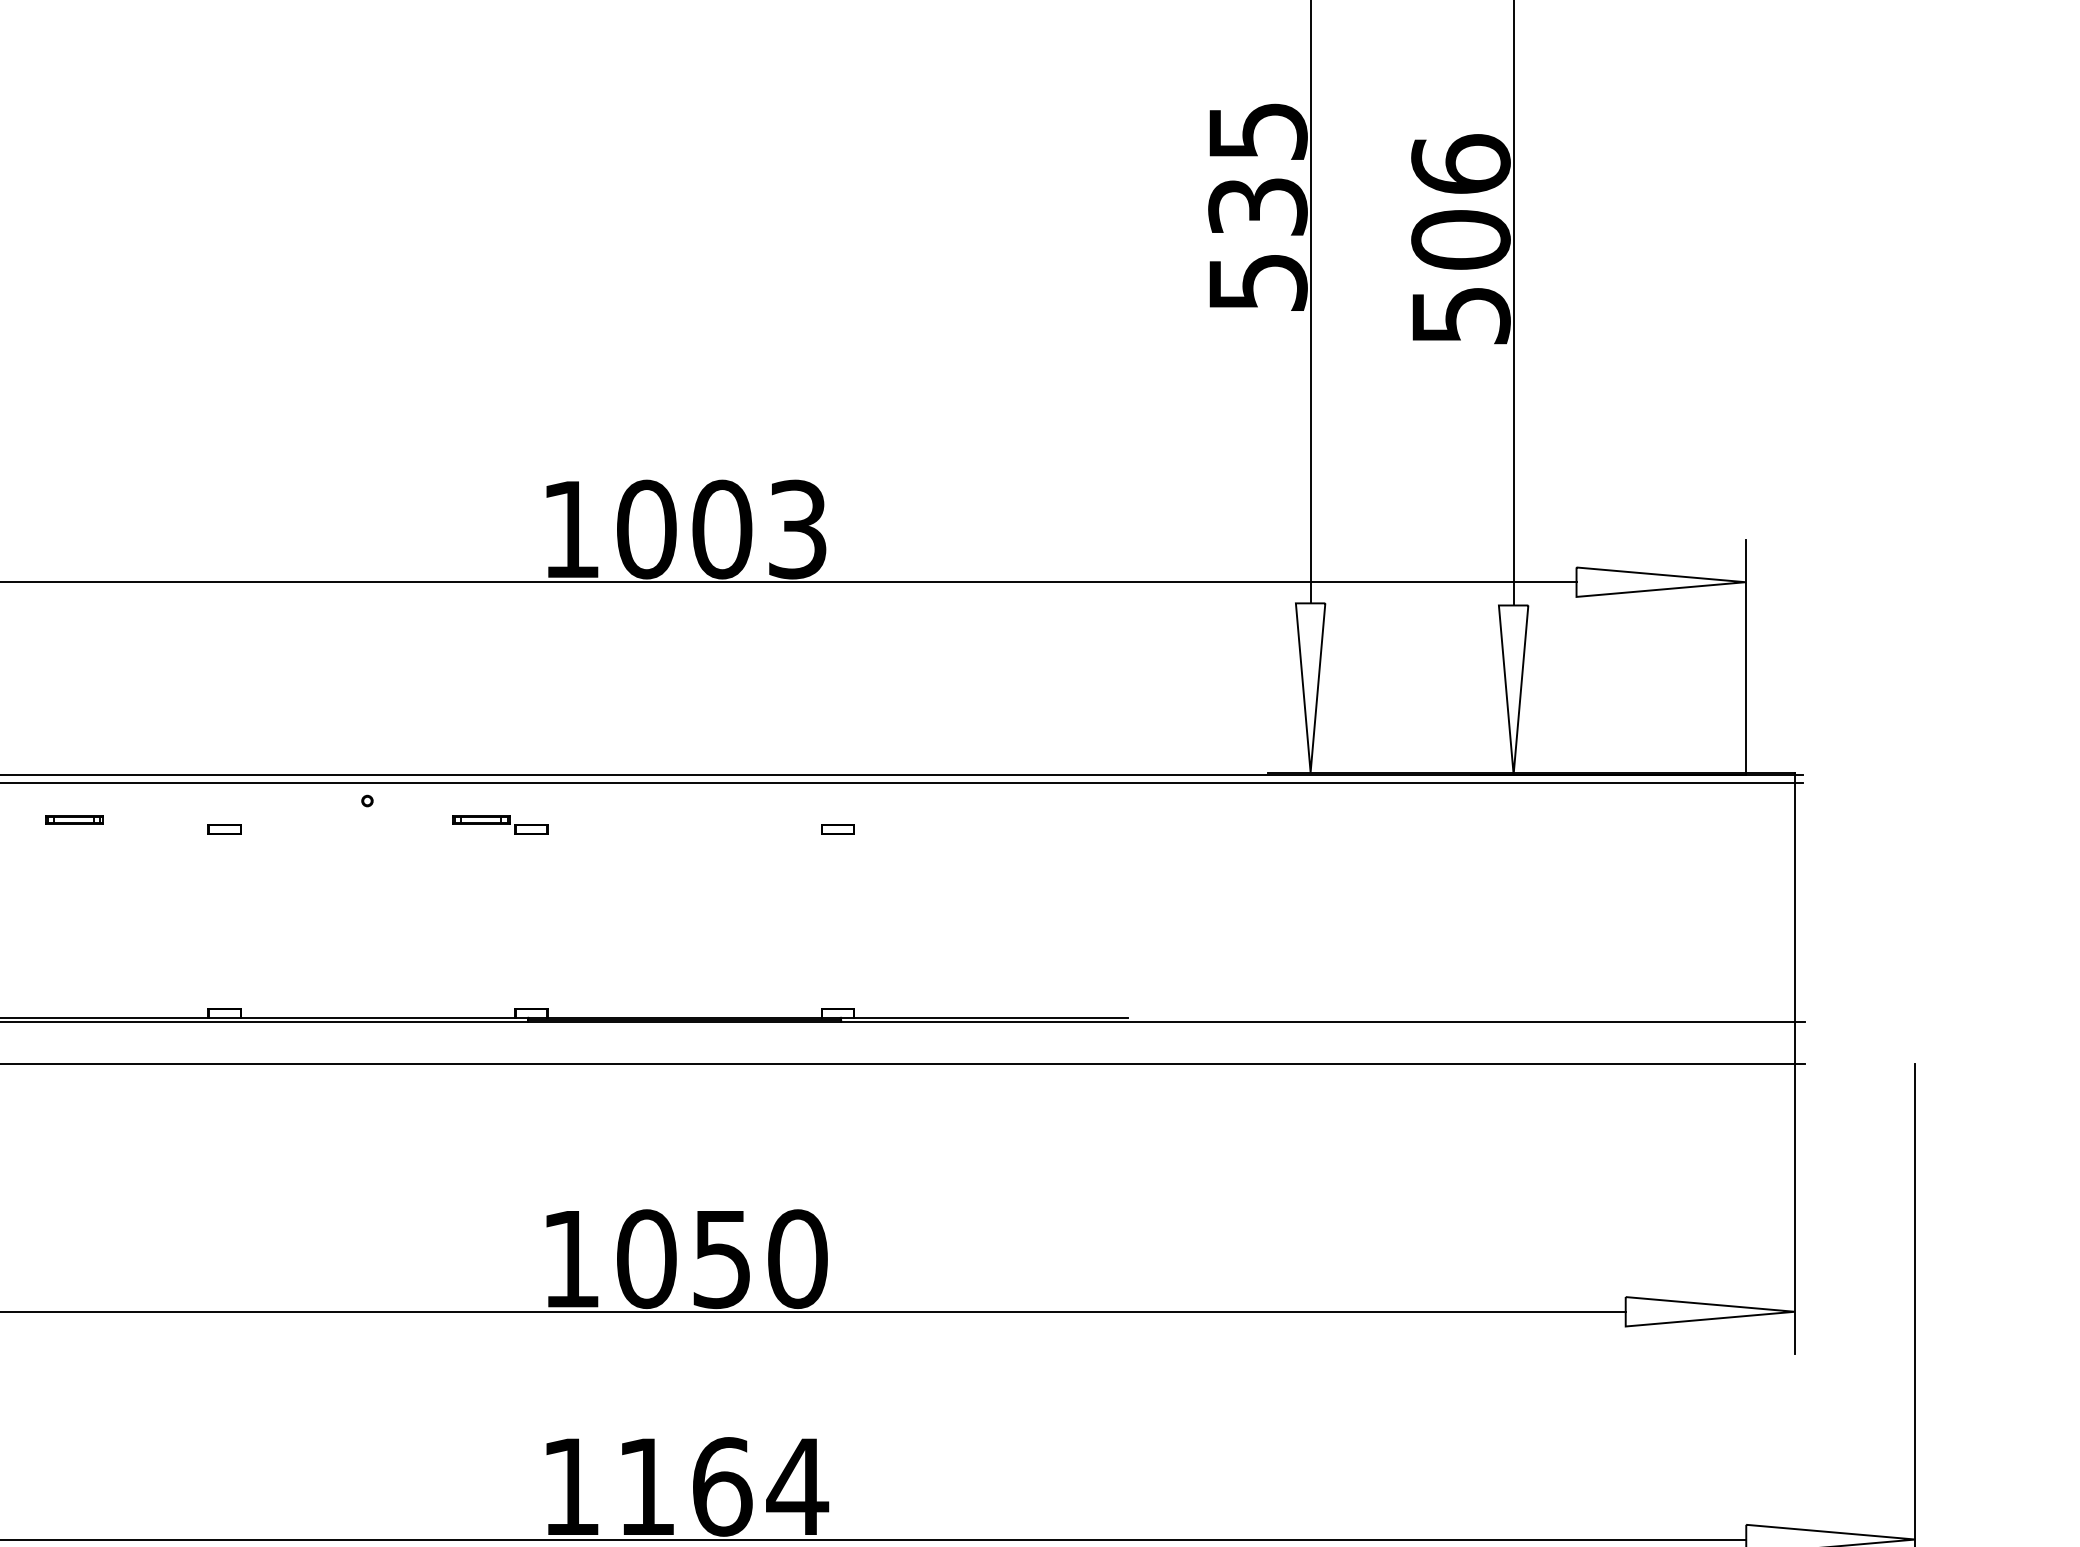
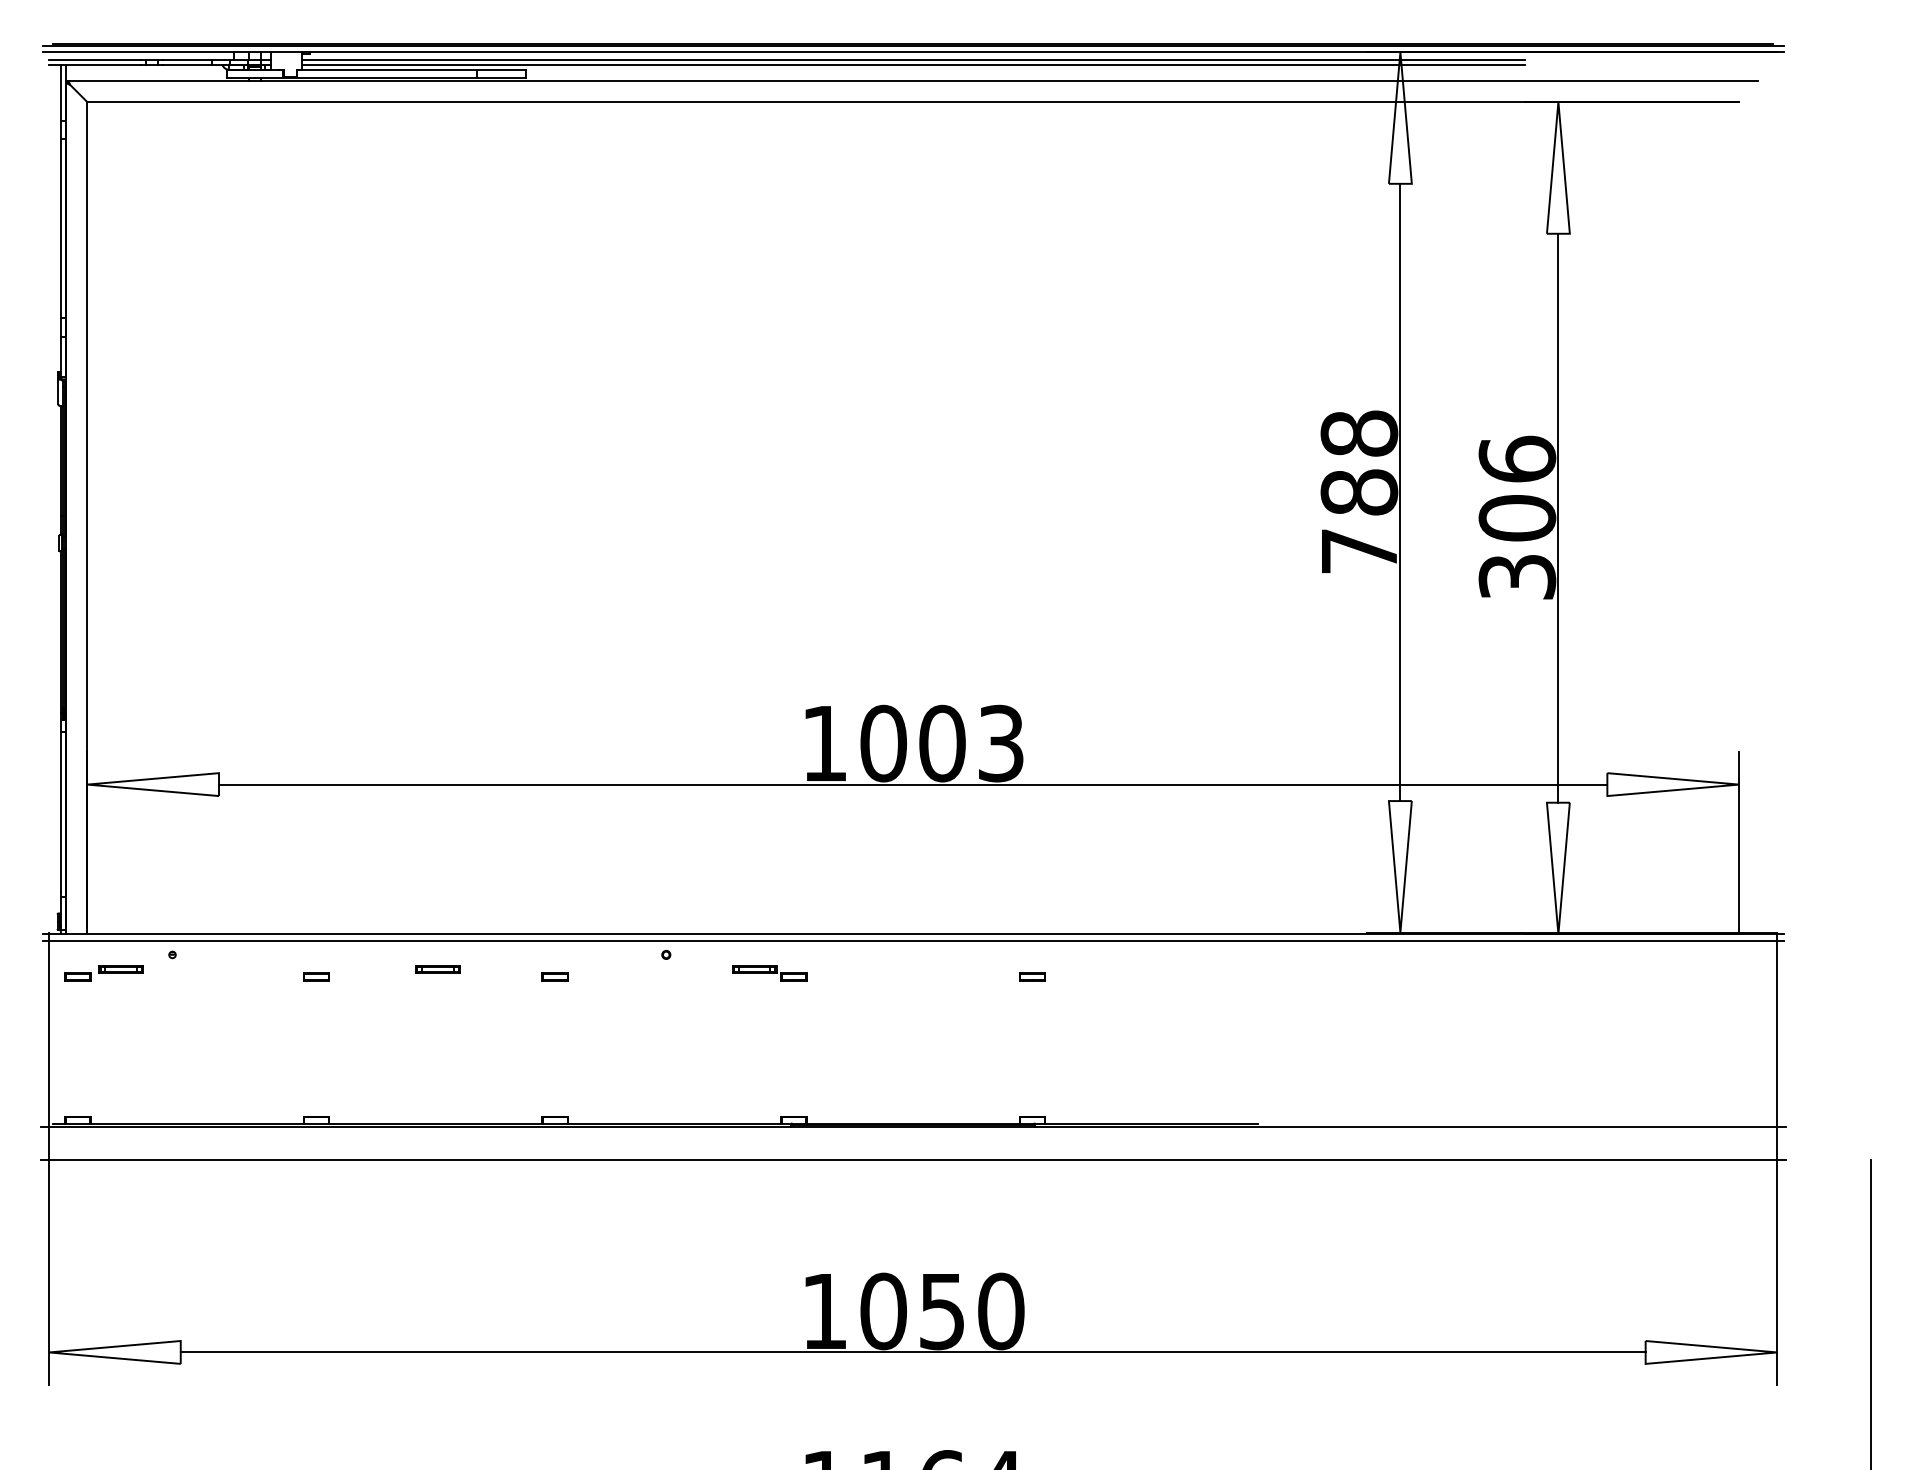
text: (1258, 205) -> (1359, 491), 535 -> 788
text: (1459, 316) -> (1516, 577), 506 -> 306

